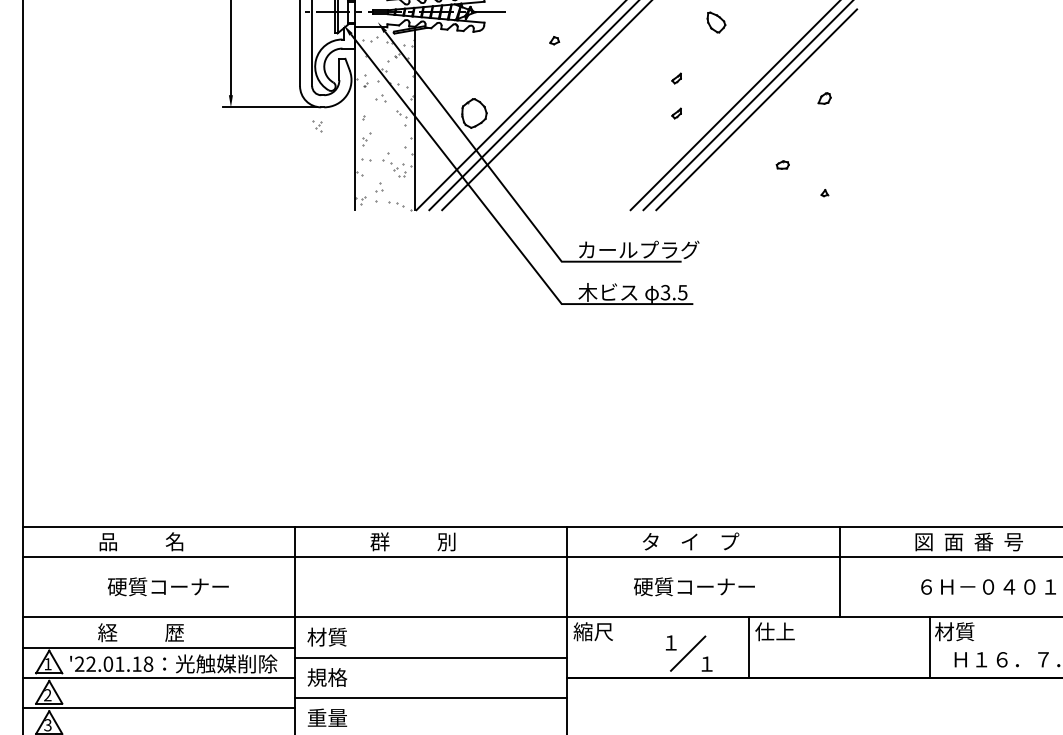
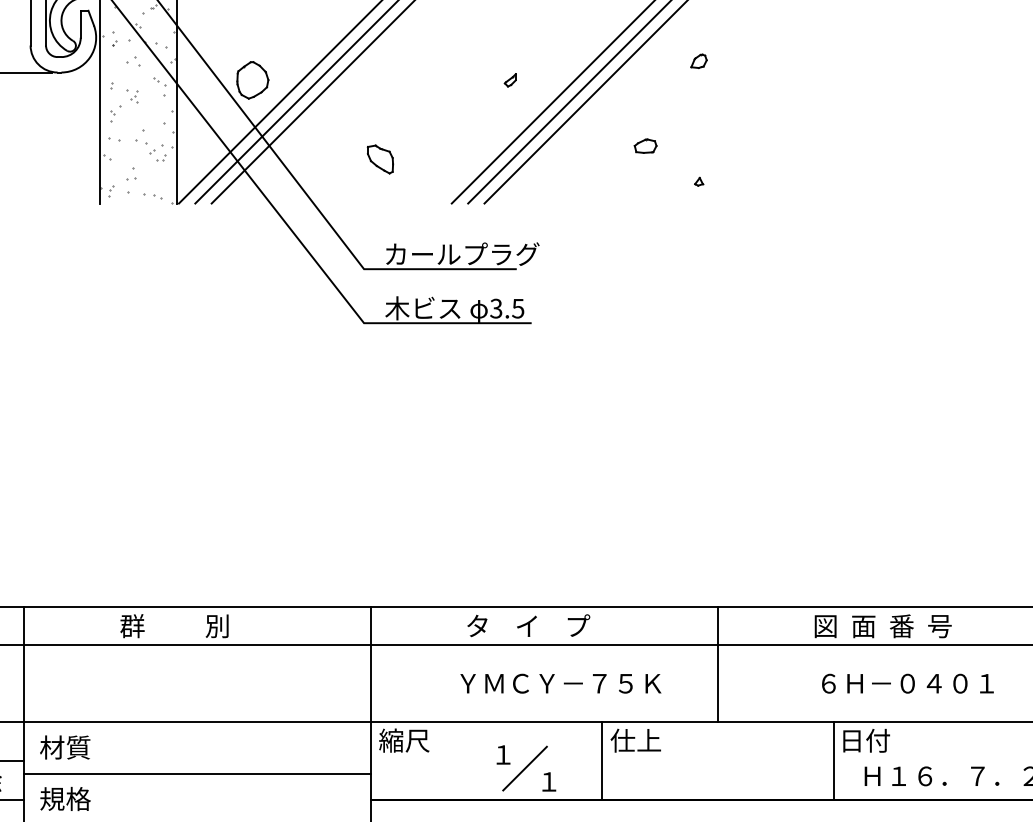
part: (676, 78) -> (510, 35), removed
part: (317, 126) -> (133, 96), moved
part: (782, 164) -> (645, 145), size x1.43
part: (574, 175) -> (380, 159), added
text: (714, 586) -> (558, 683), 硬質コーナー -> ＹＭＣＹ－７５Ｋ
text: (954, 631) -> (864, 740), 材質 -> 日付

